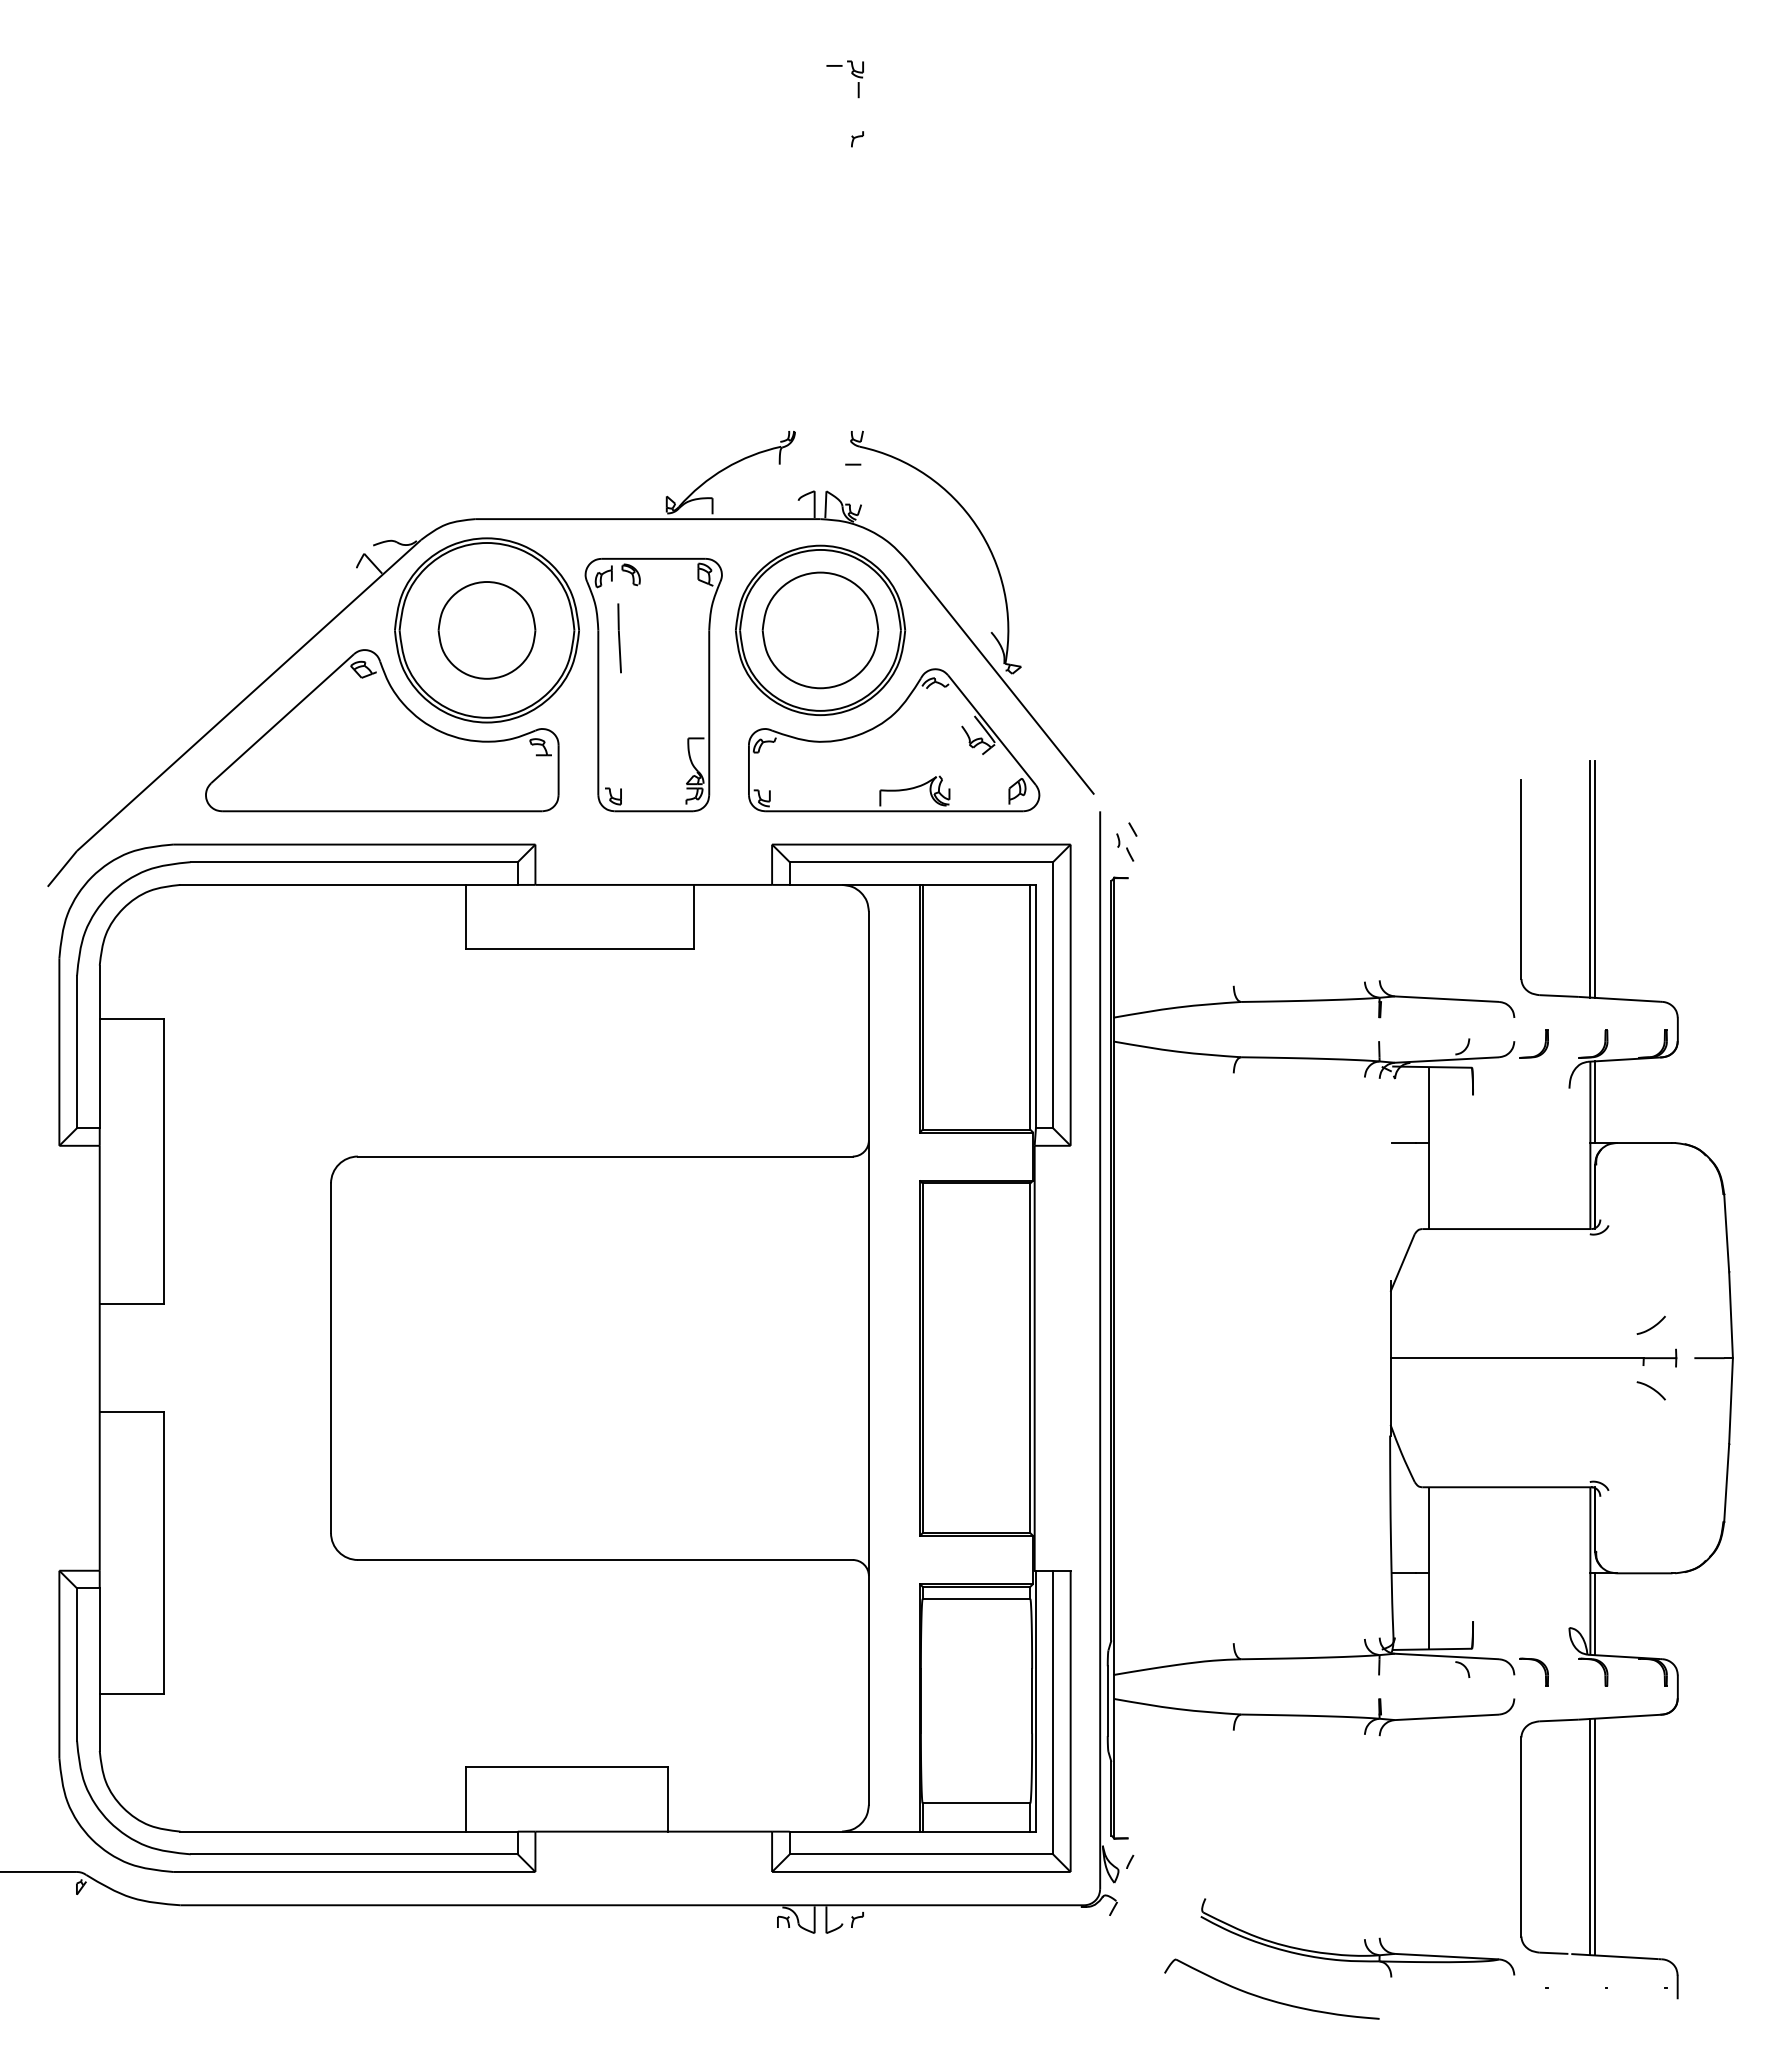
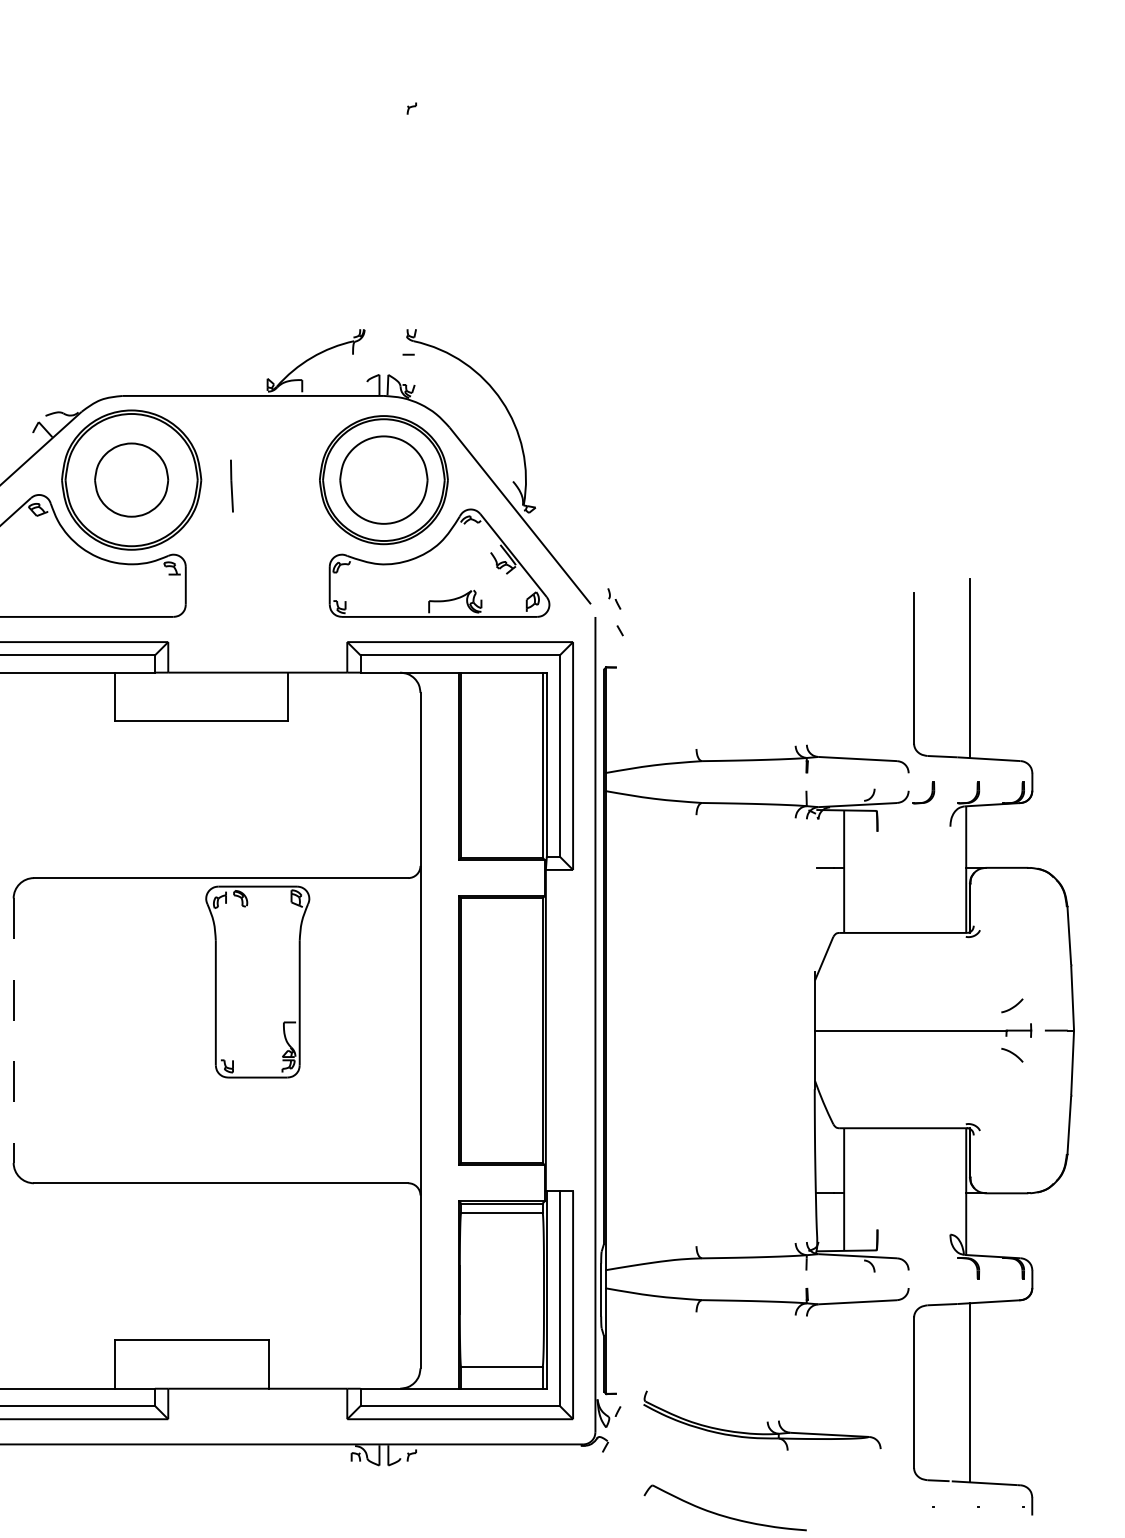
part: (851, 73) -> (407, 58), removed
part: (653, 685) -> (257, 982), moved
part: (1125, 847) -> (614, 598), moved
line: (1590, 879) -> (966, 668), removed
line: (1595, 1102) -> (970, 837), removed
line: (331, 1358) -> (14, 1030), solid -> dashed
line: (1595, 1614) -> (970, 1224), removed
part: (1537, 1662) -> (926, 1260), removed
line: (1590, 1836) -> (966, 1392), removed
part: (1364, 1939) -> (767, 1421), moved

